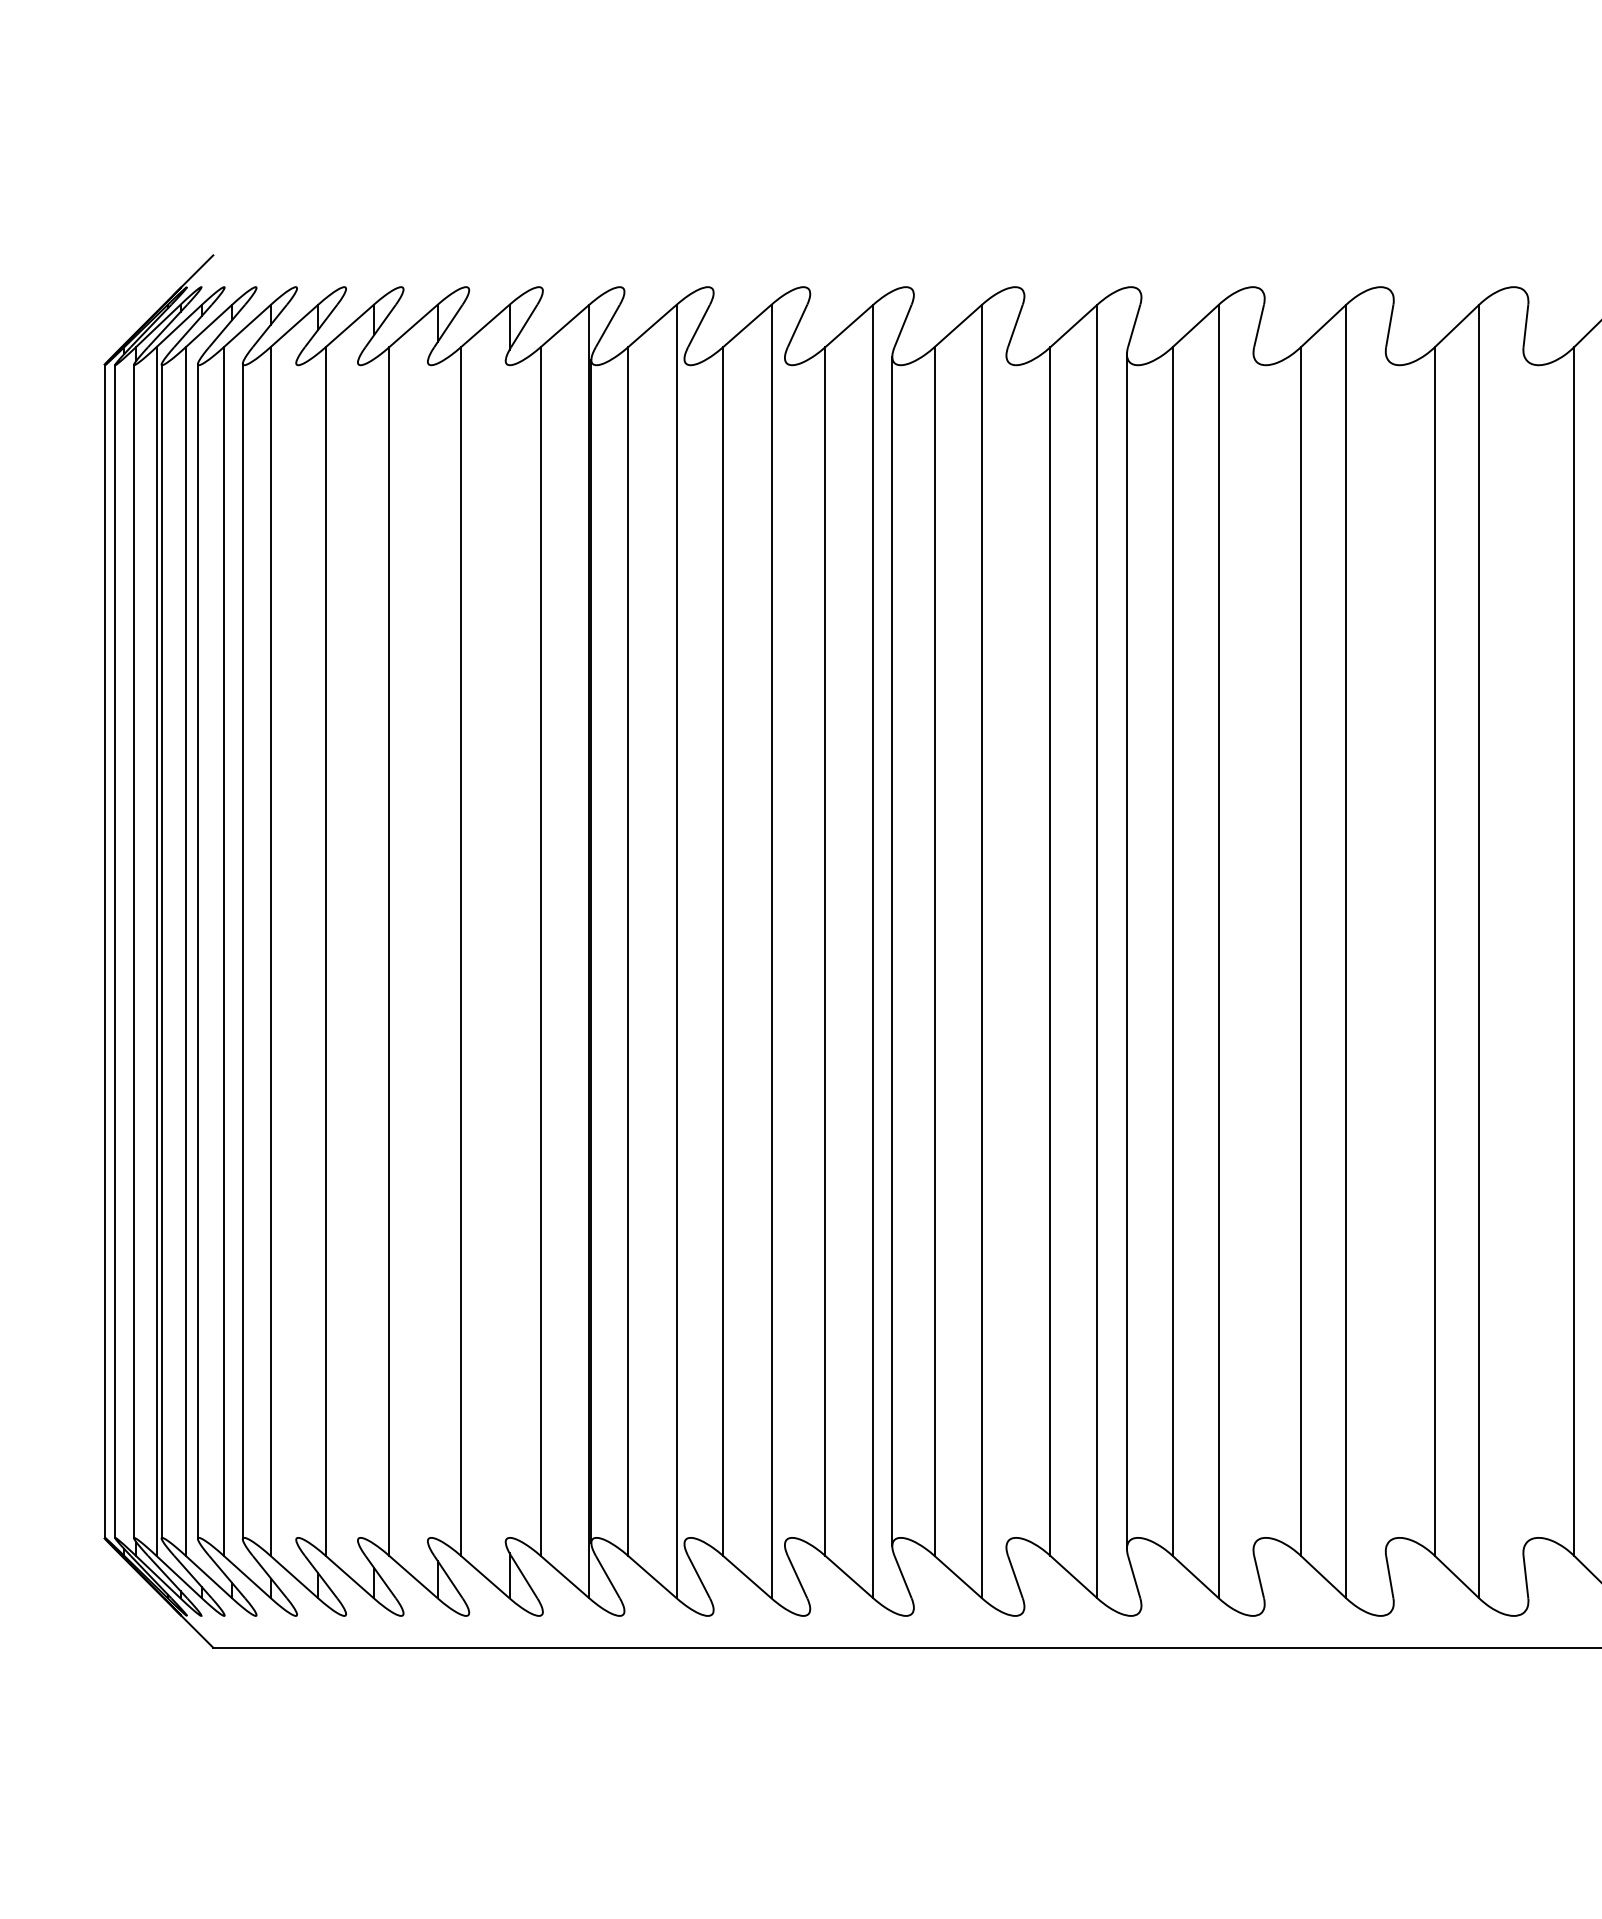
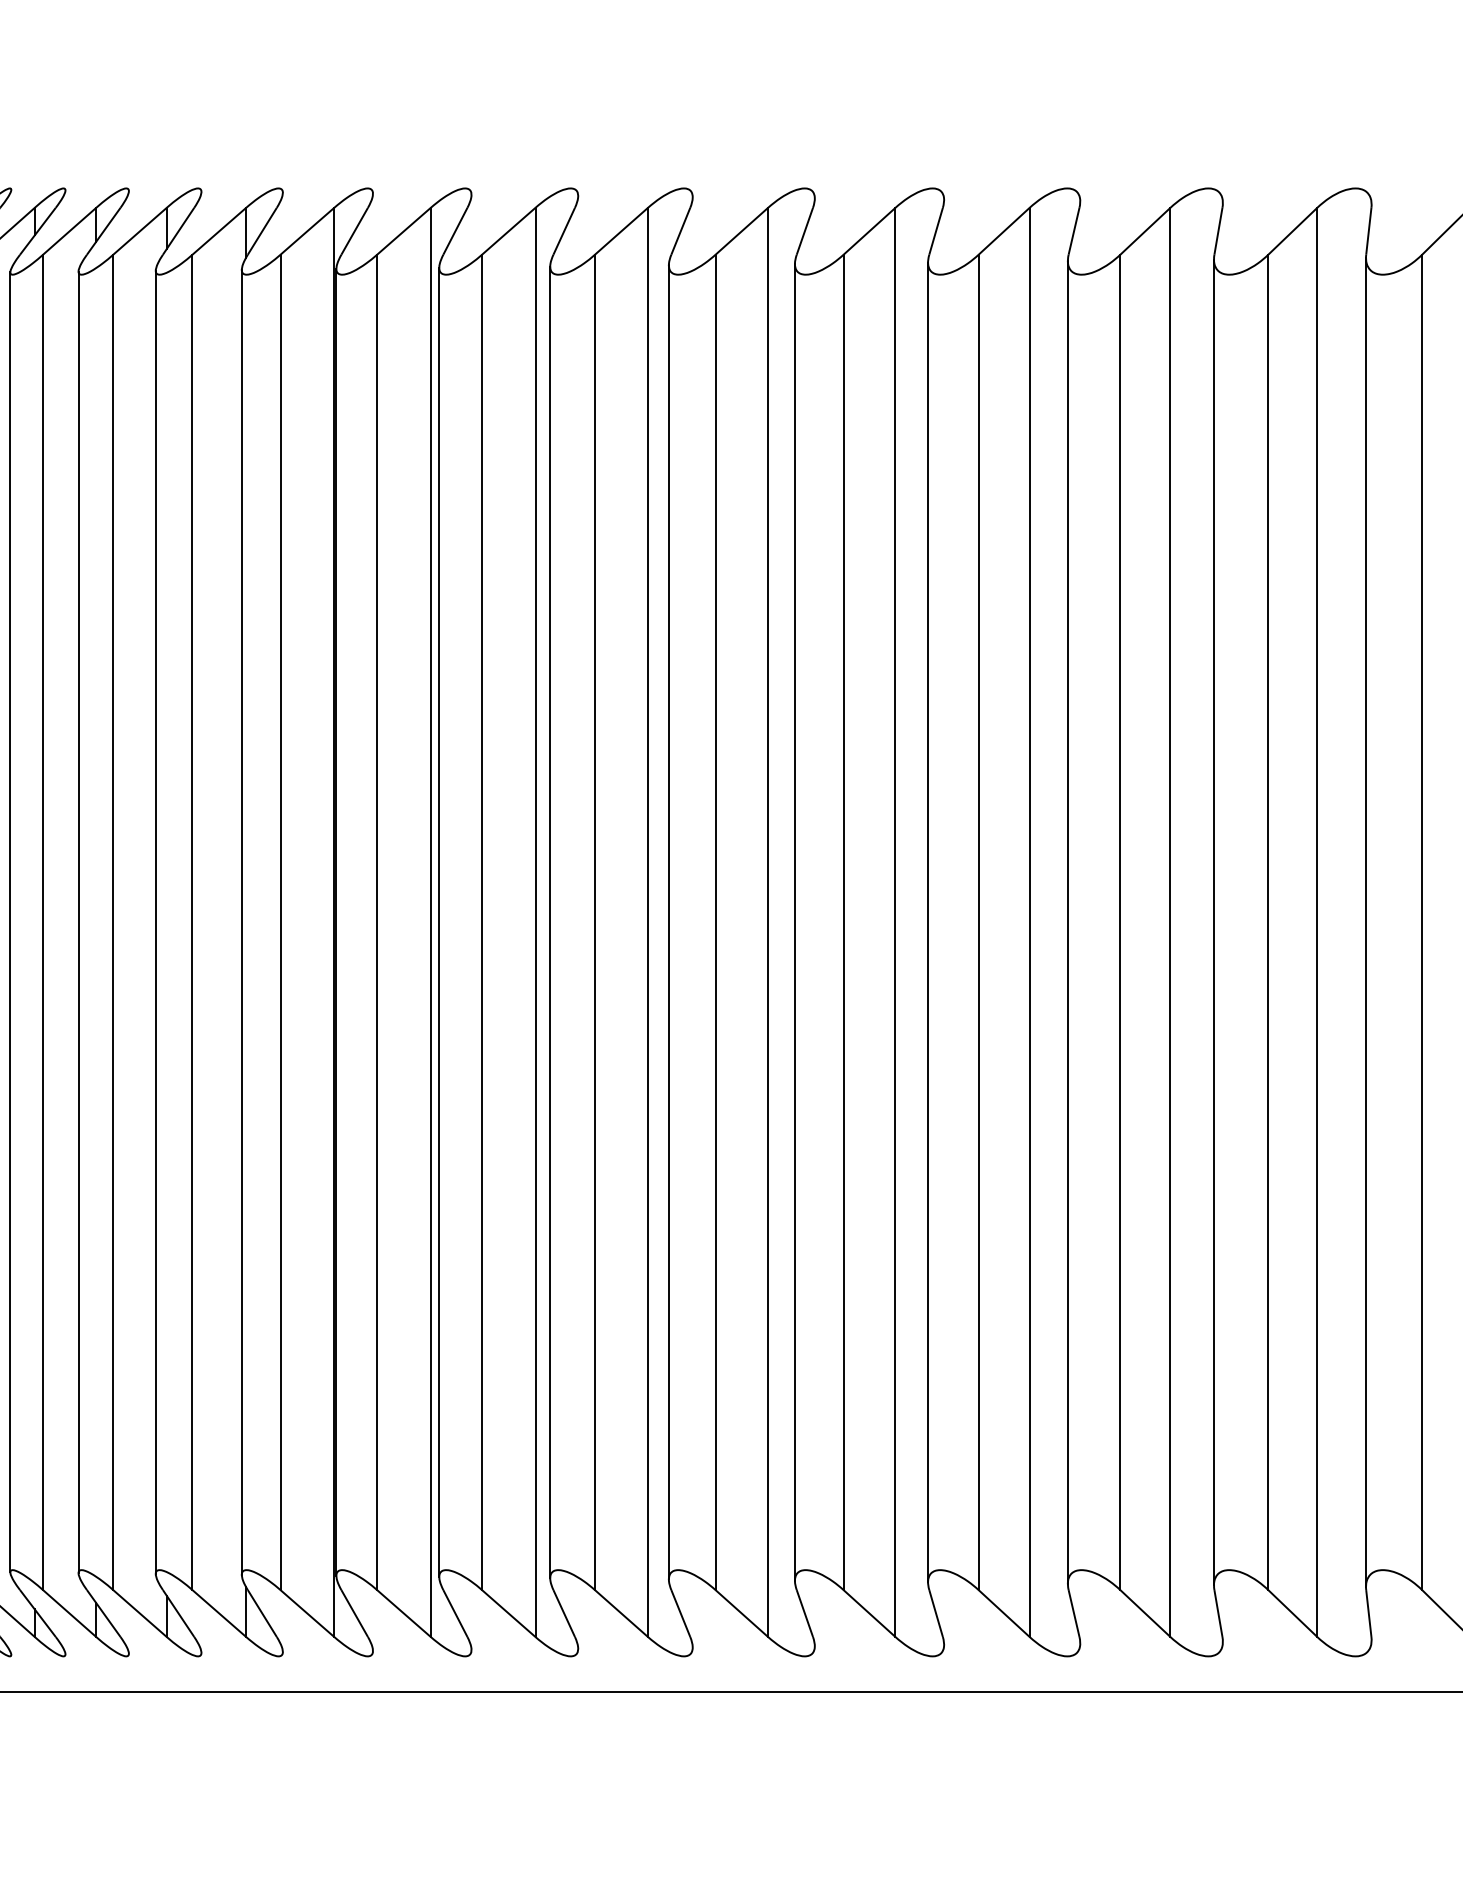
line: (296, 951) -> (10, 922), added
line: (357, 951) -> (78, 922), added
line: (427, 951) -> (155, 922), added
line: (505, 951) -> (241, 922), added
line: (684, 951) -> (439, 922), added
line: (784, 951) -> (549, 922), added
line: (1006, 951) -> (795, 922), added
line: (1253, 951) -> (1067, 922), added
line: (1385, 951) -> (1213, 922), added
line: (1523, 951) -> (1366, 922), added

